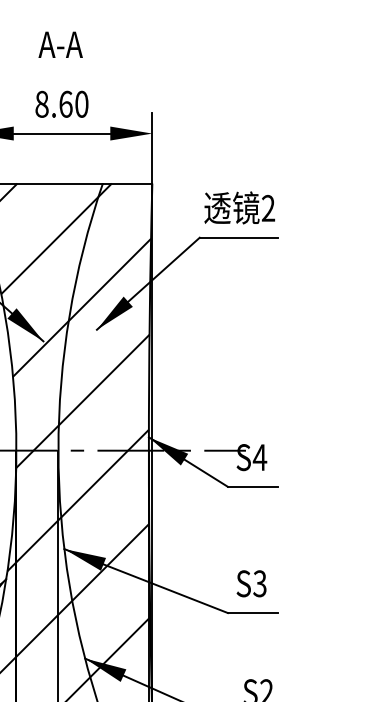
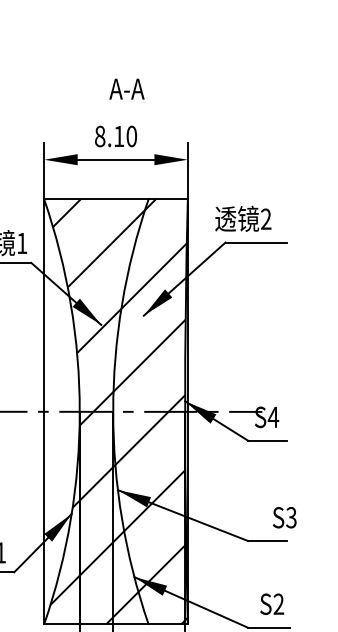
text: (60, 43) -> (126, 88), moved
text: (66, 104) -> (119, 136), 8.60 -> 8.10
text: (239, 207) -> (243, 218), moved
text: (251, 583) -> (284, 517), moved

